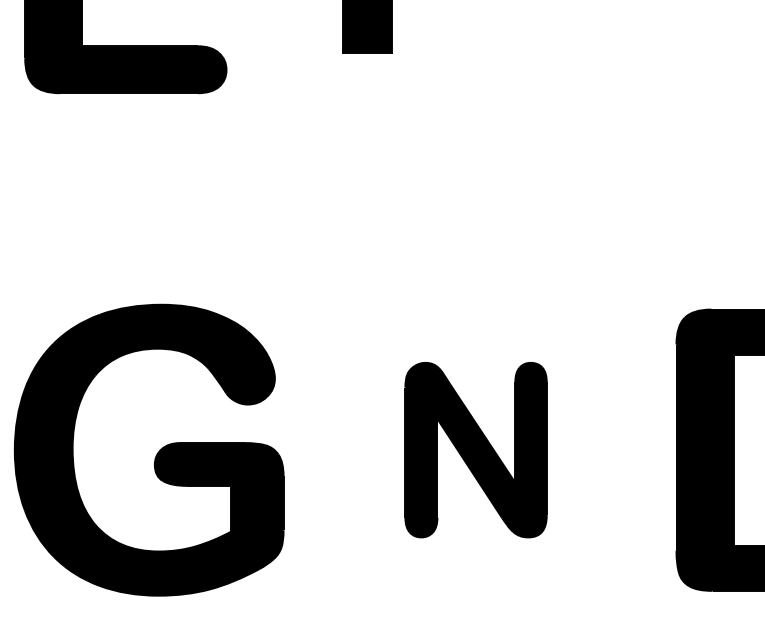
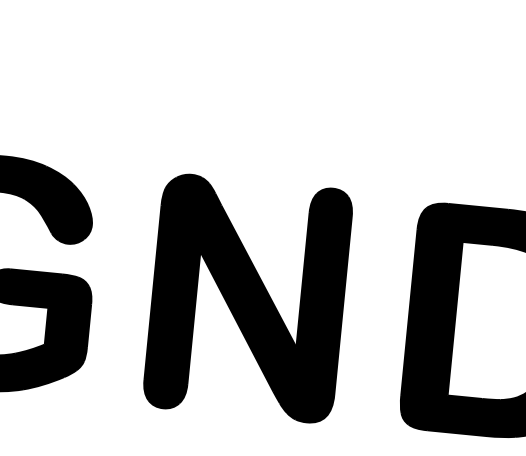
part: (475, 449) -> (247, 297), size x1.67

